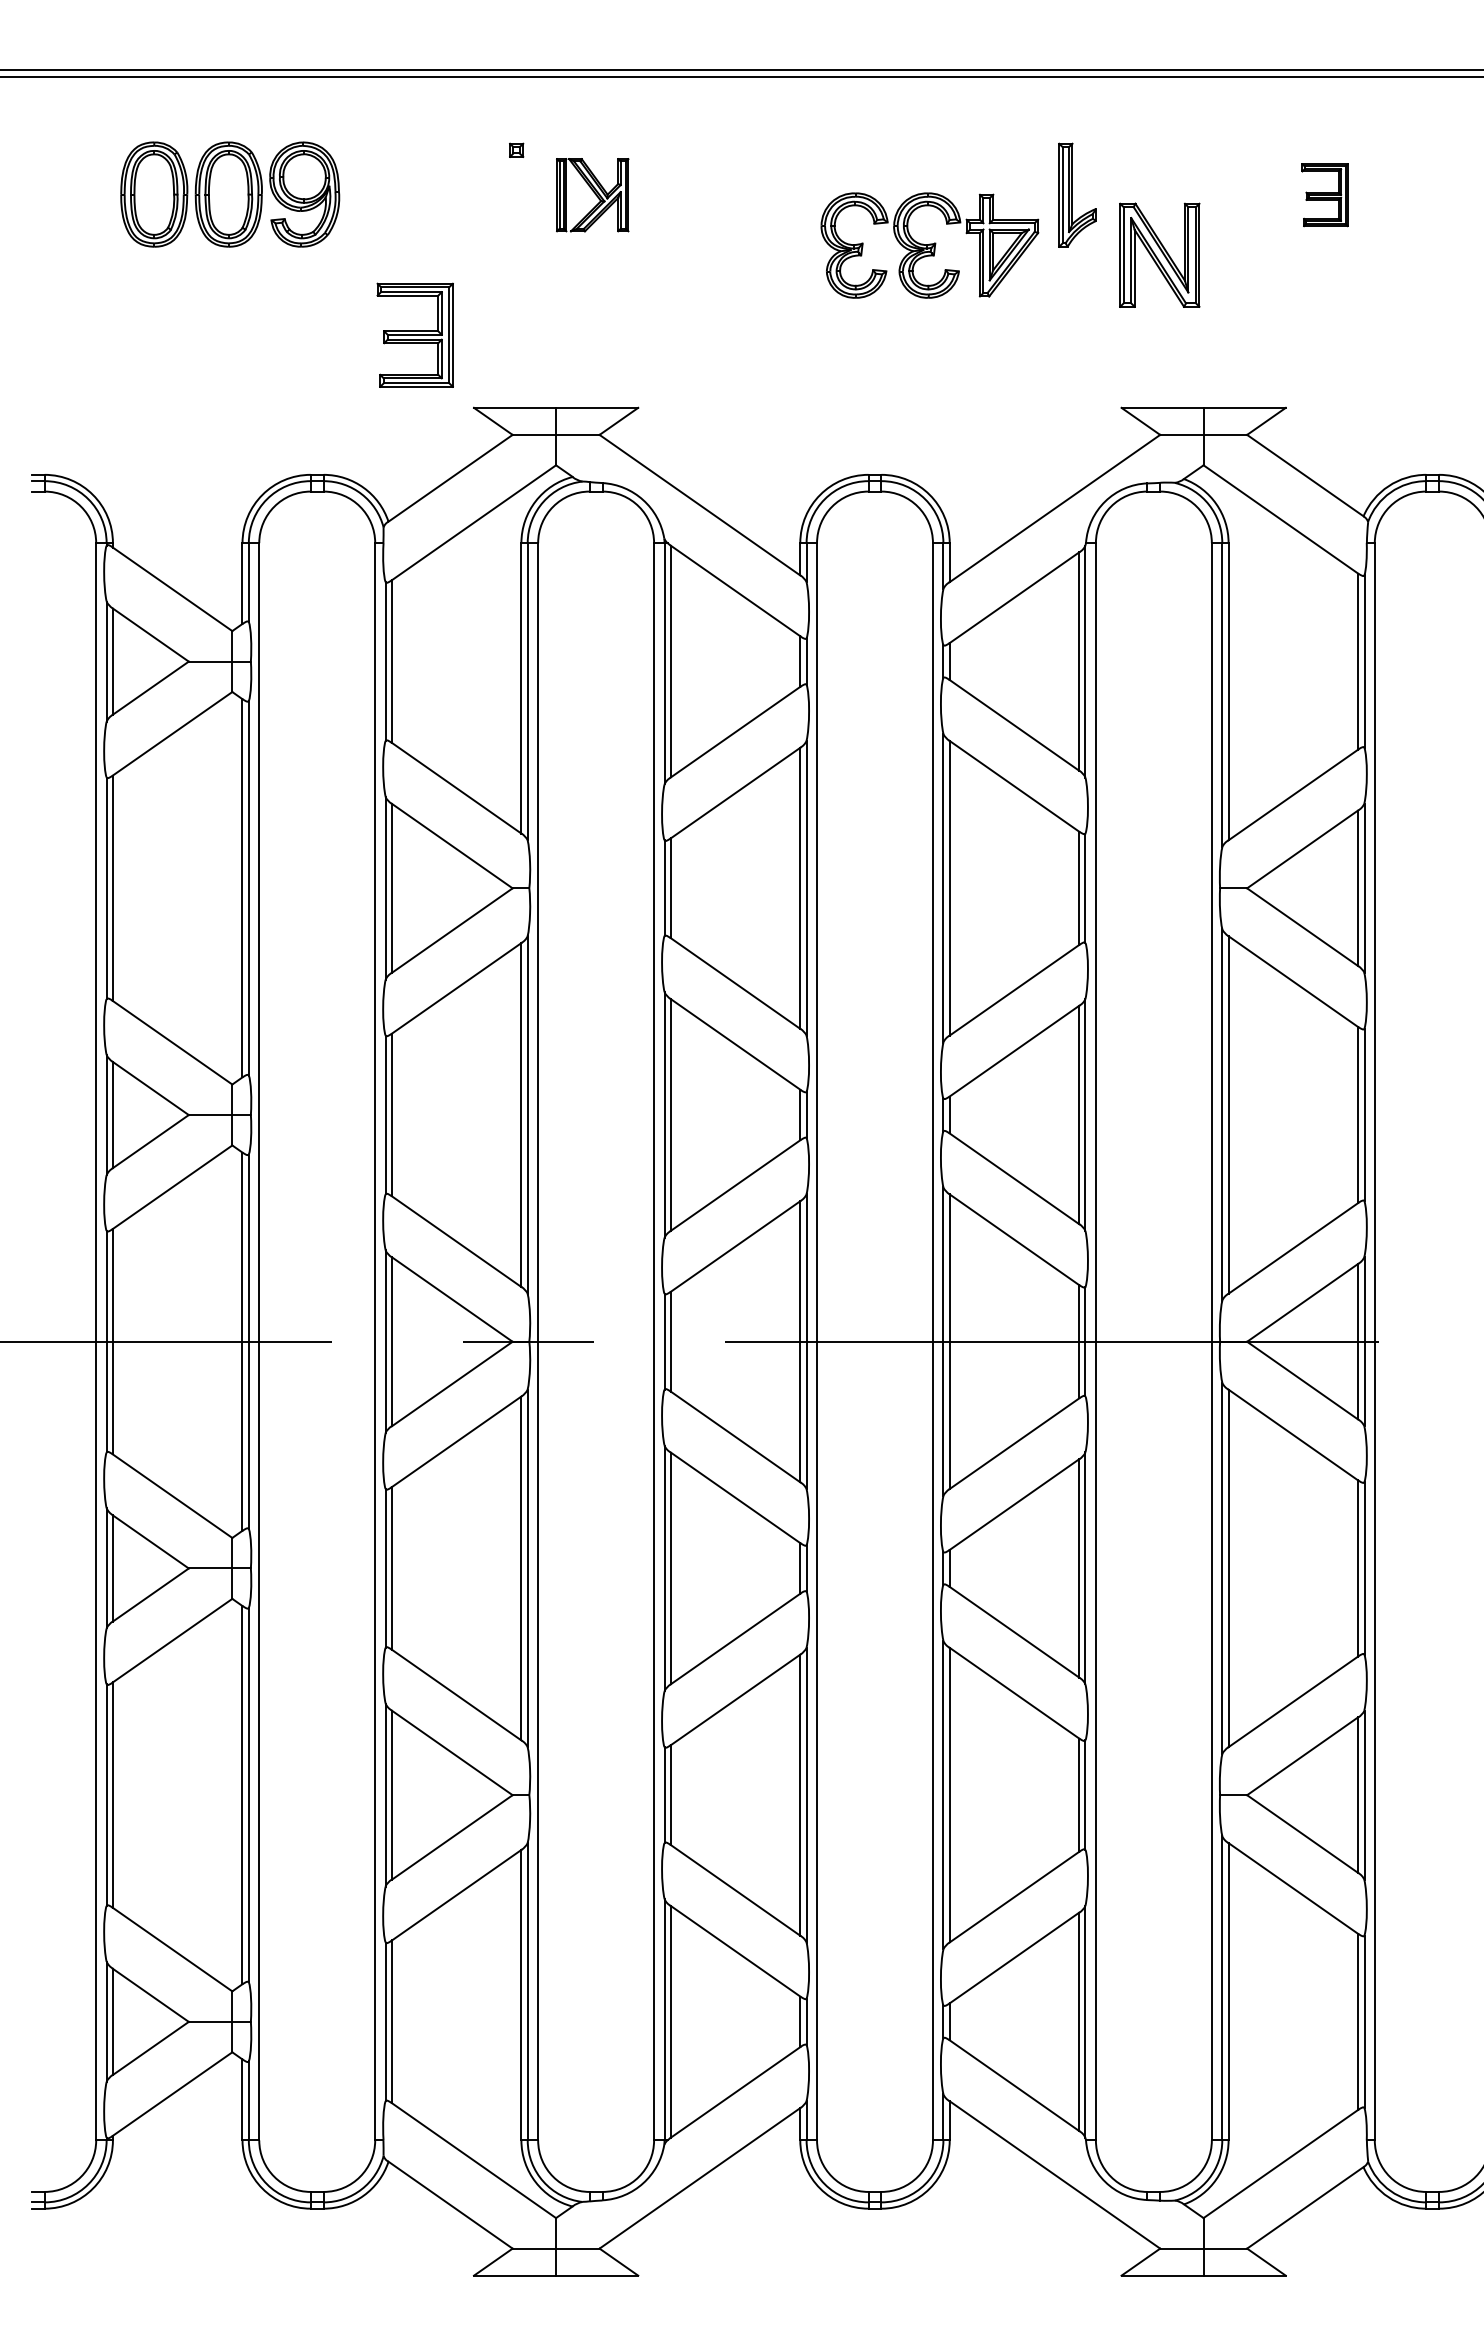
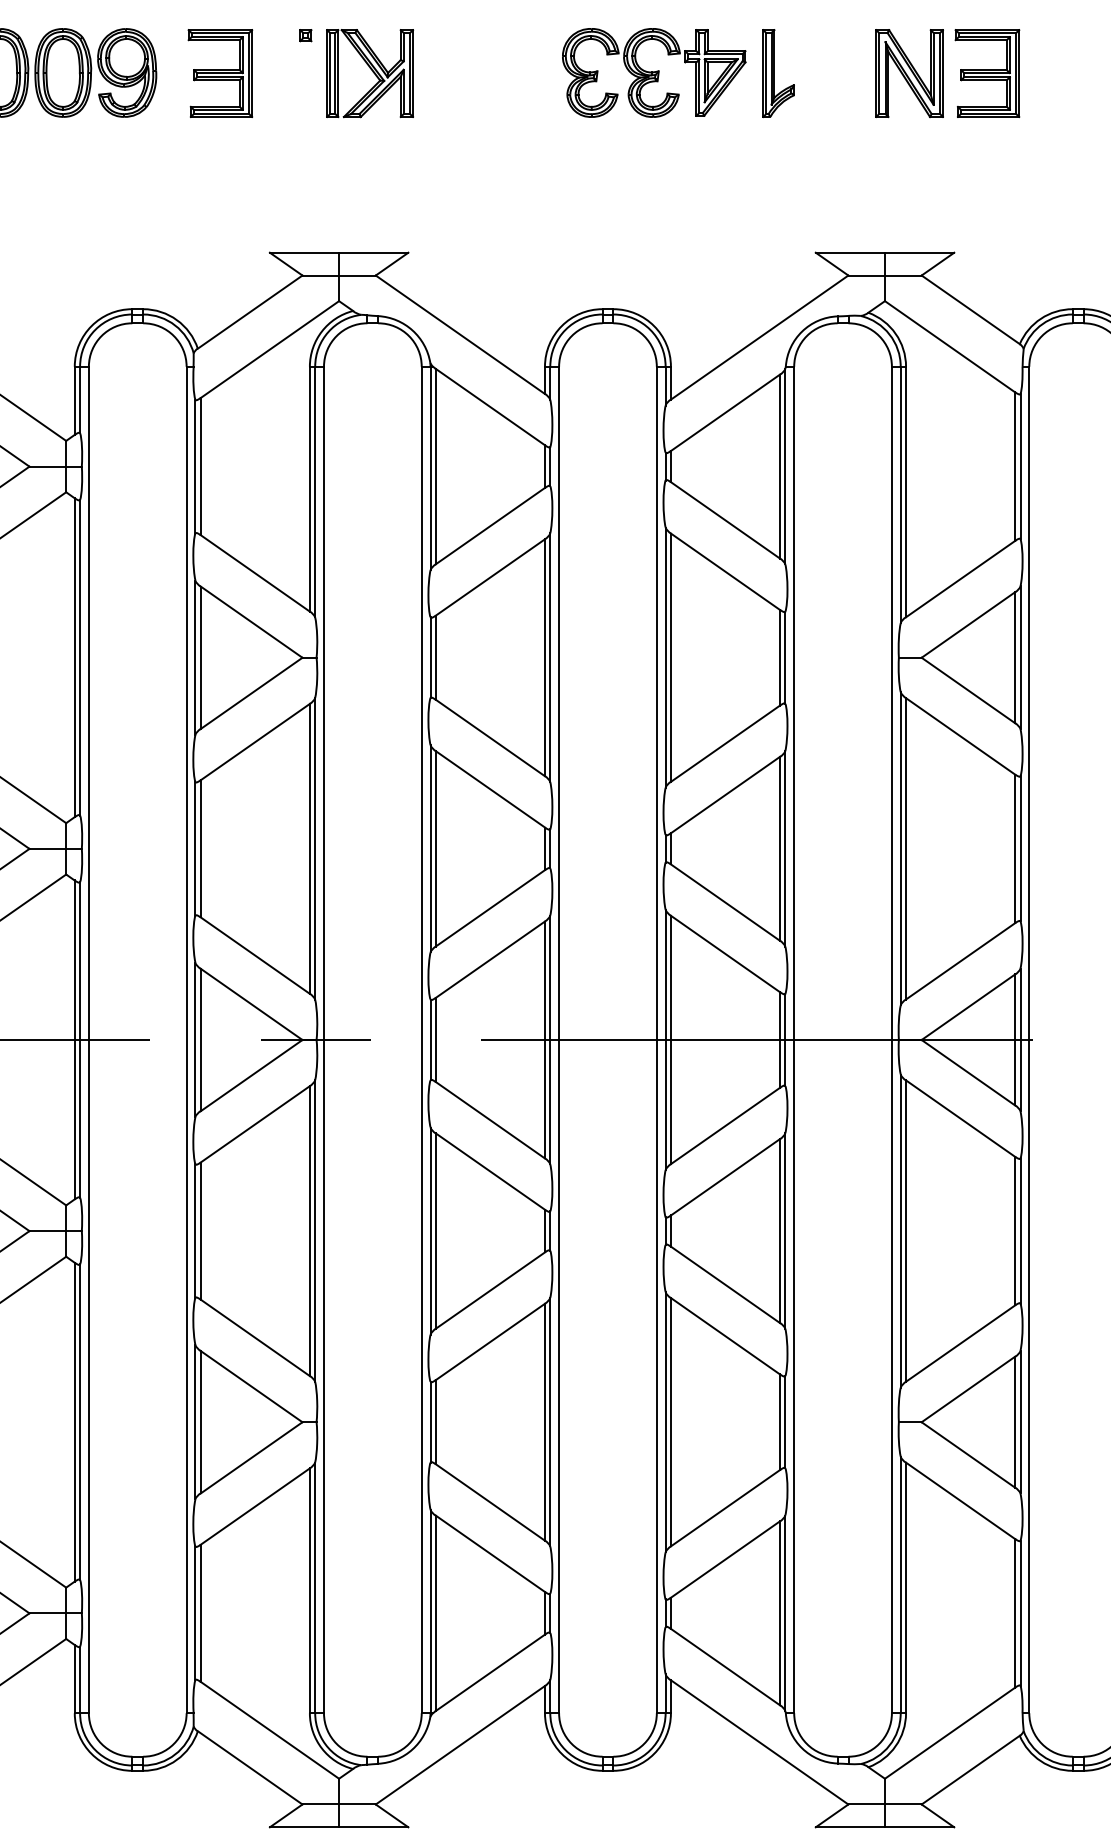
part: (592, 194) -> (369, 72), size x1.43
part: (1324, 194) -> (986, 72), size x1.67
part: (929, 245) -> (653, 72), moved
part: (1159, 254) -> (909, 72), moved
part: (414, 334) -> (219, 72), moved

